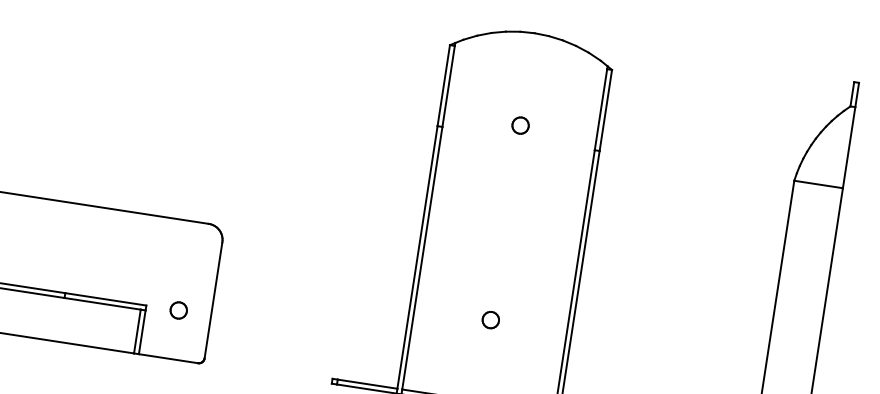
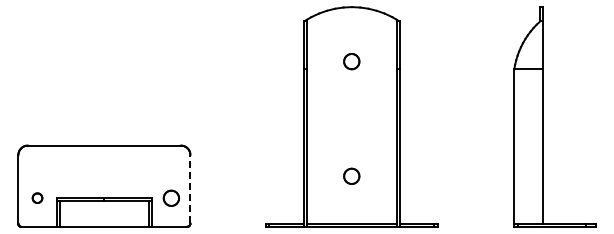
part: (520, 125) -> (351, 61), size x1.6
line: (213, 299) -> (190, 188), solid -> dashed
part: (177, 309) -> (170, 197), size x1.6
part: (490, 318) -> (351, 175), size x1.6

